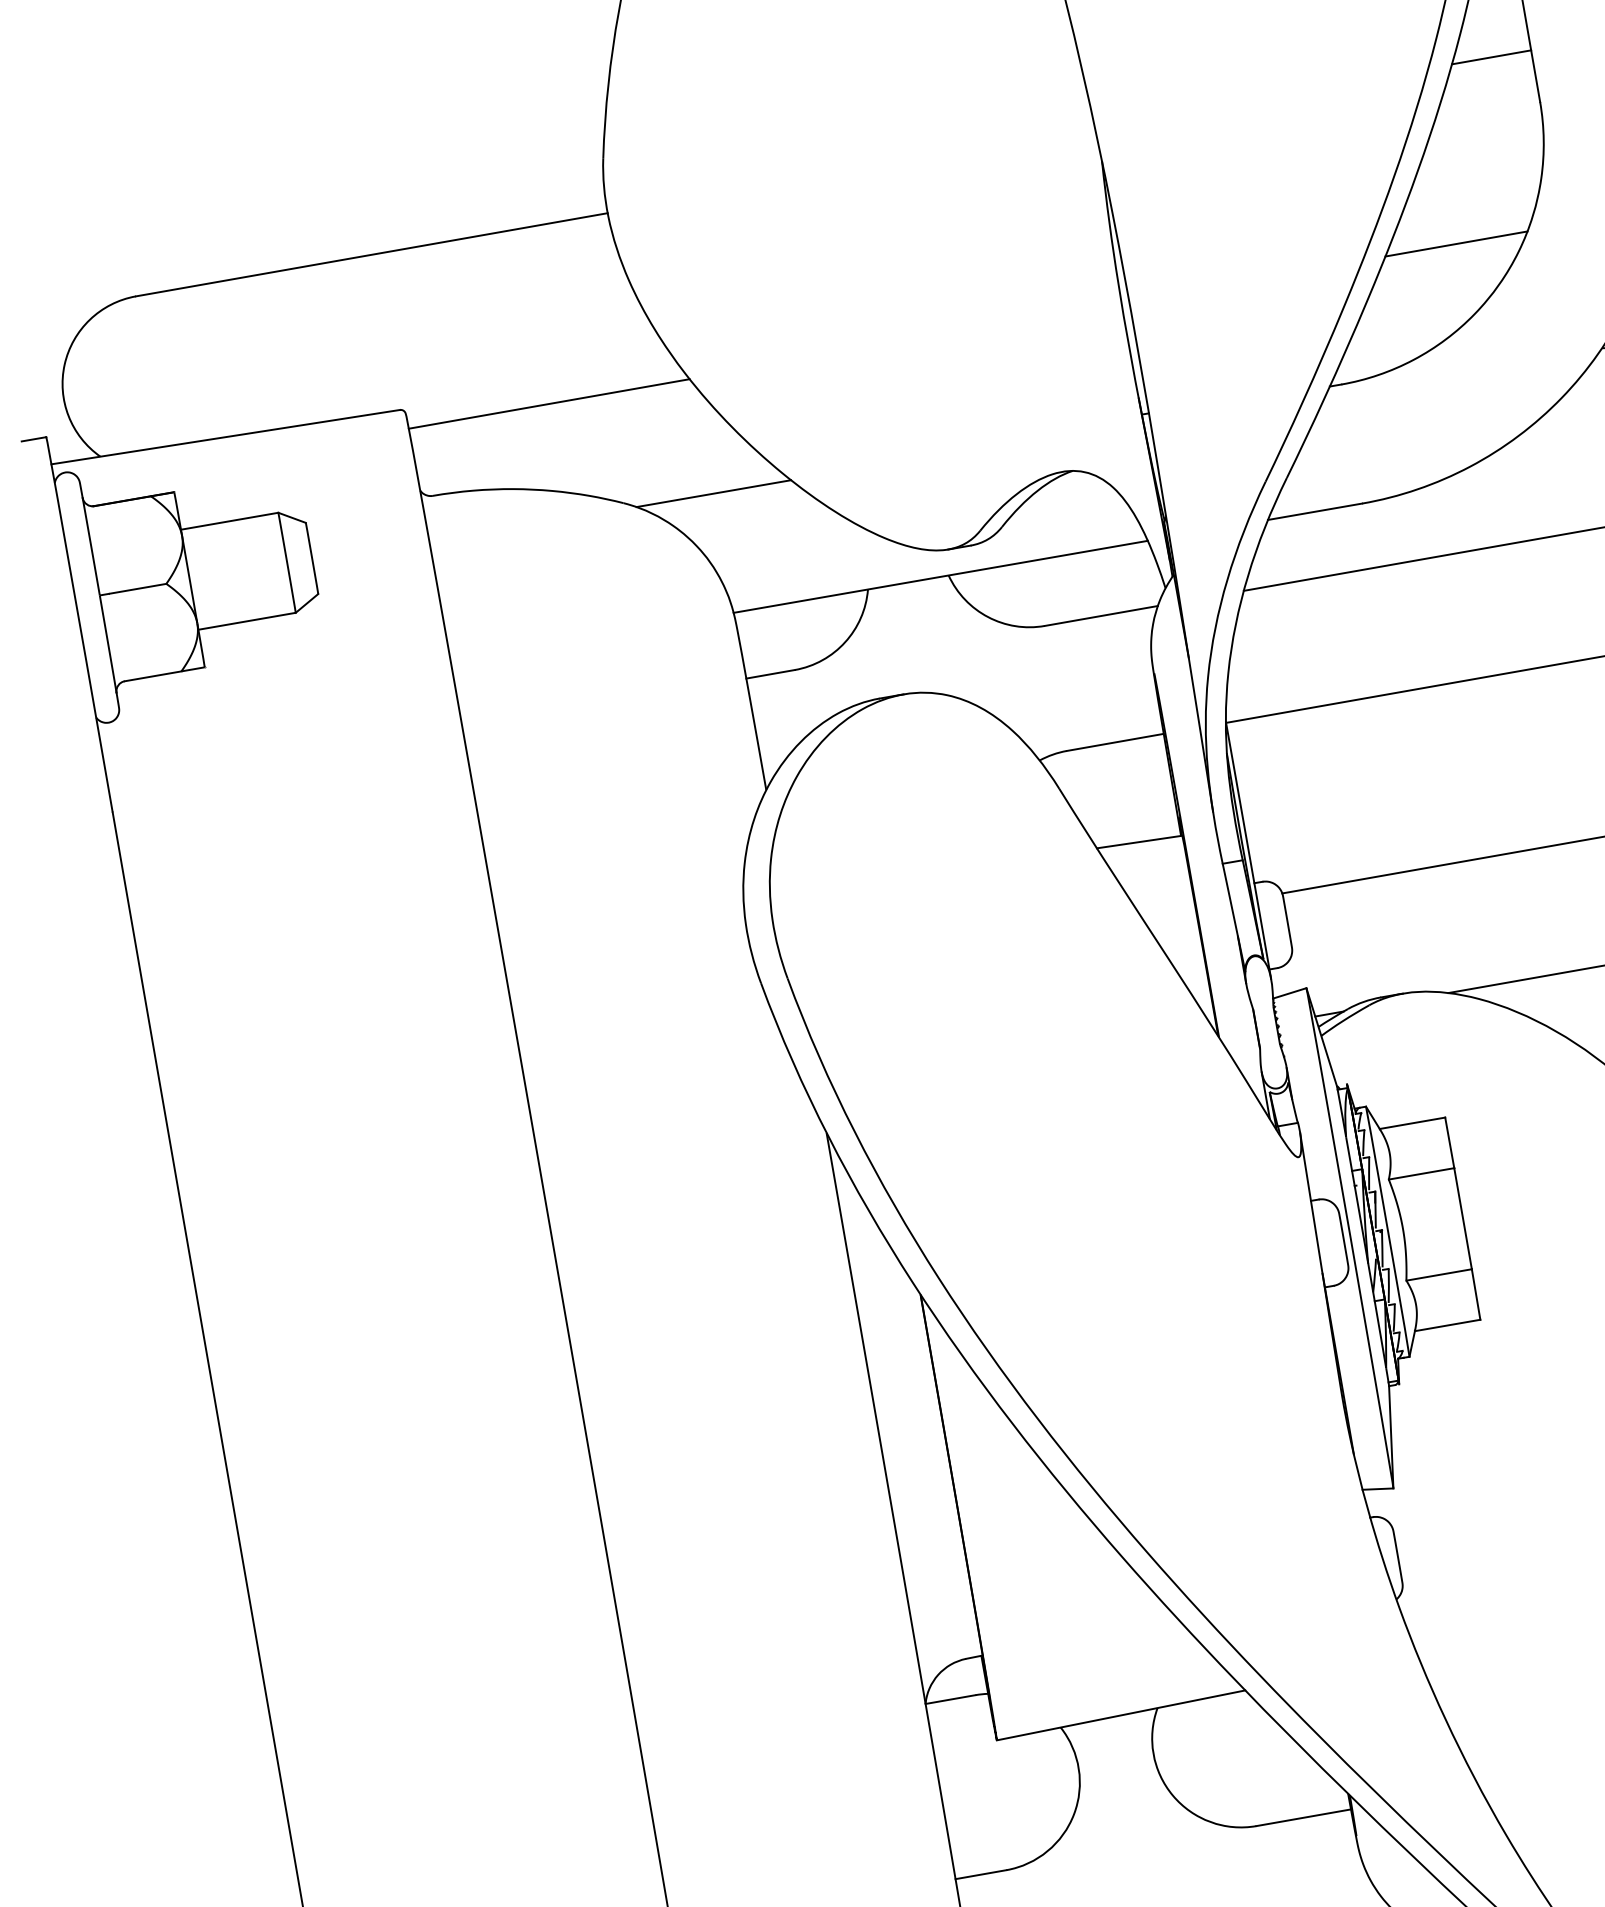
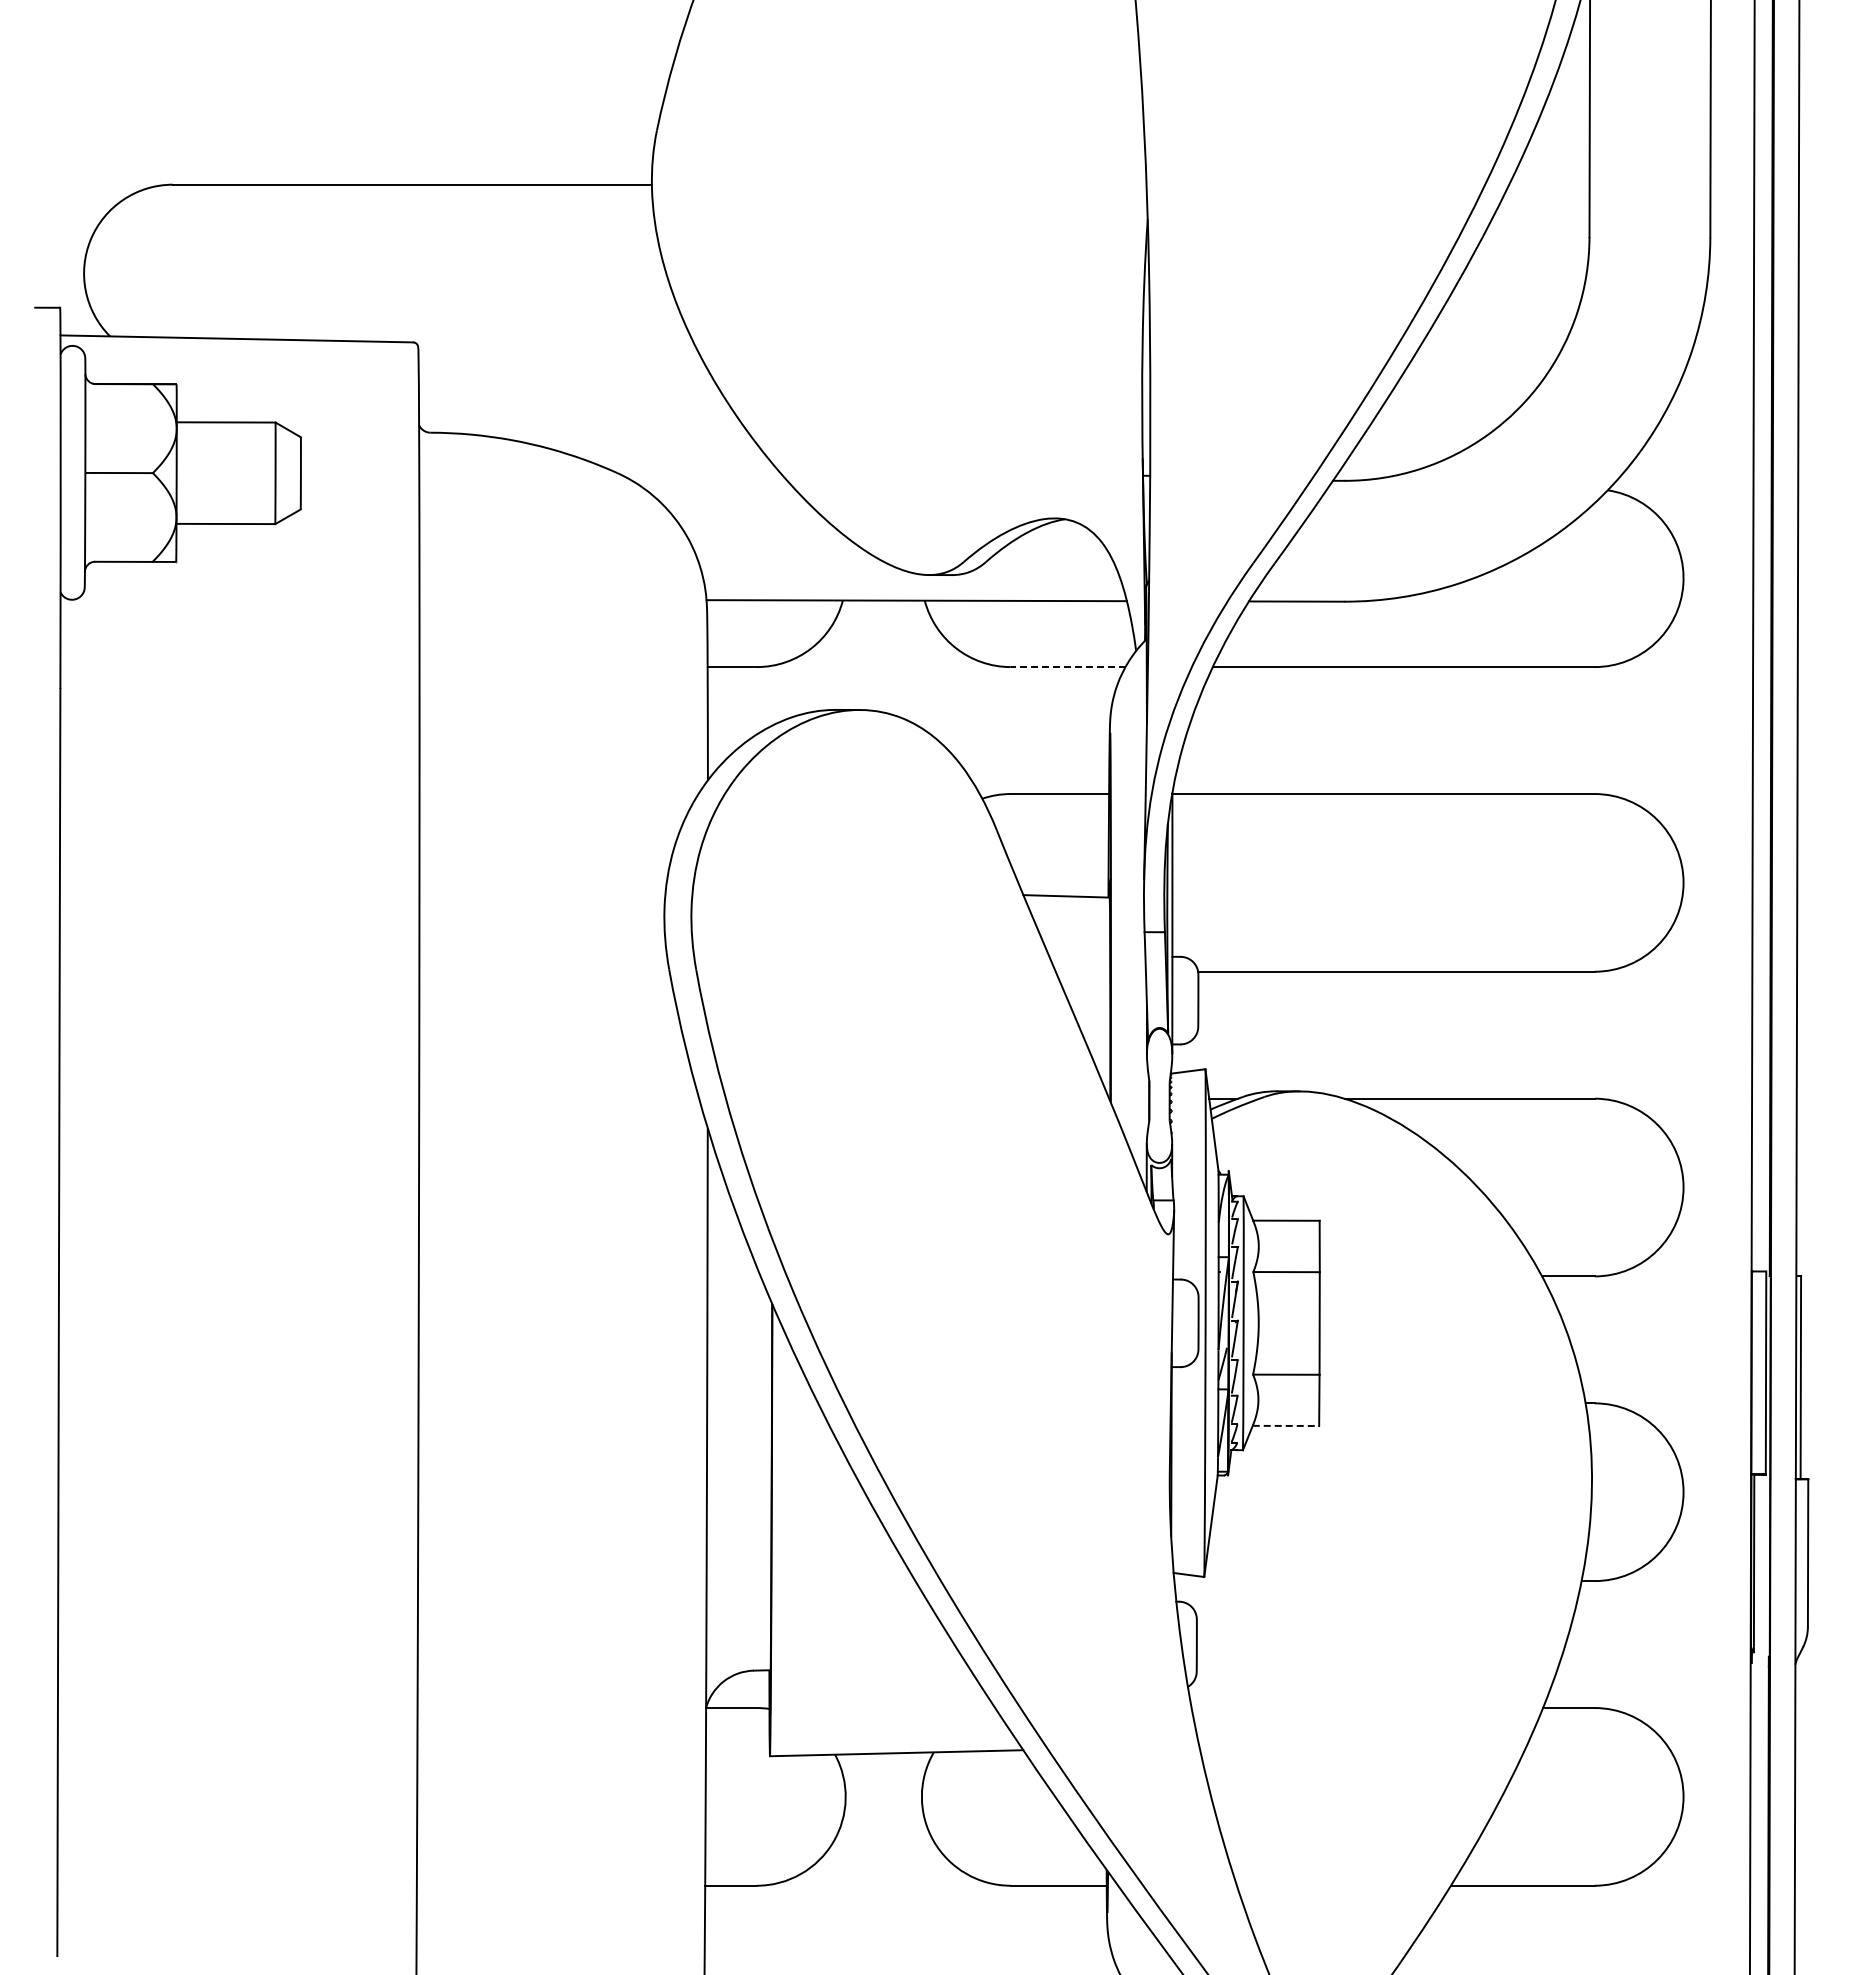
line: (1491, 57) -> (1549, 184), removed
line: (1456, 244) -> (1482, 362), removed
line: (548, 404) -> (560, 362), removed
line: (713, 493) -> (707, 479), removed
line: (1100, 616) -> (1067, 667), solid -> dashed
line: (1448, 1324) -> (1286, 1425), solid -> dashed

